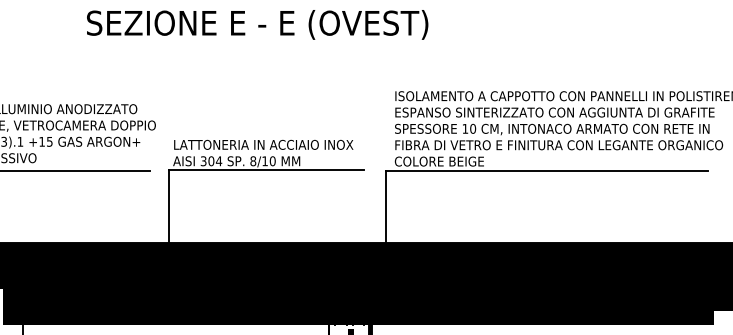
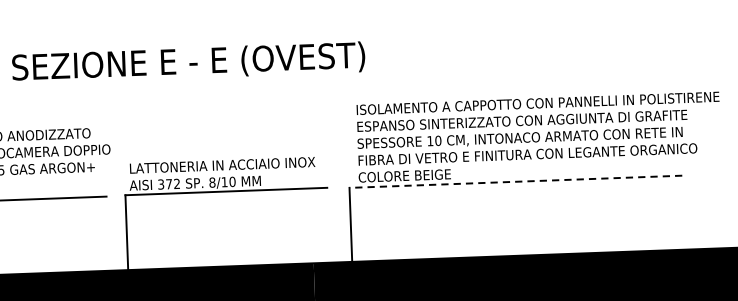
text: (257, 24) -> (188, 62), moved
text: (215, 161) -> (173, 184), 304 -> 372
line: (546, 171) -> (515, 182), solid -> dashed

